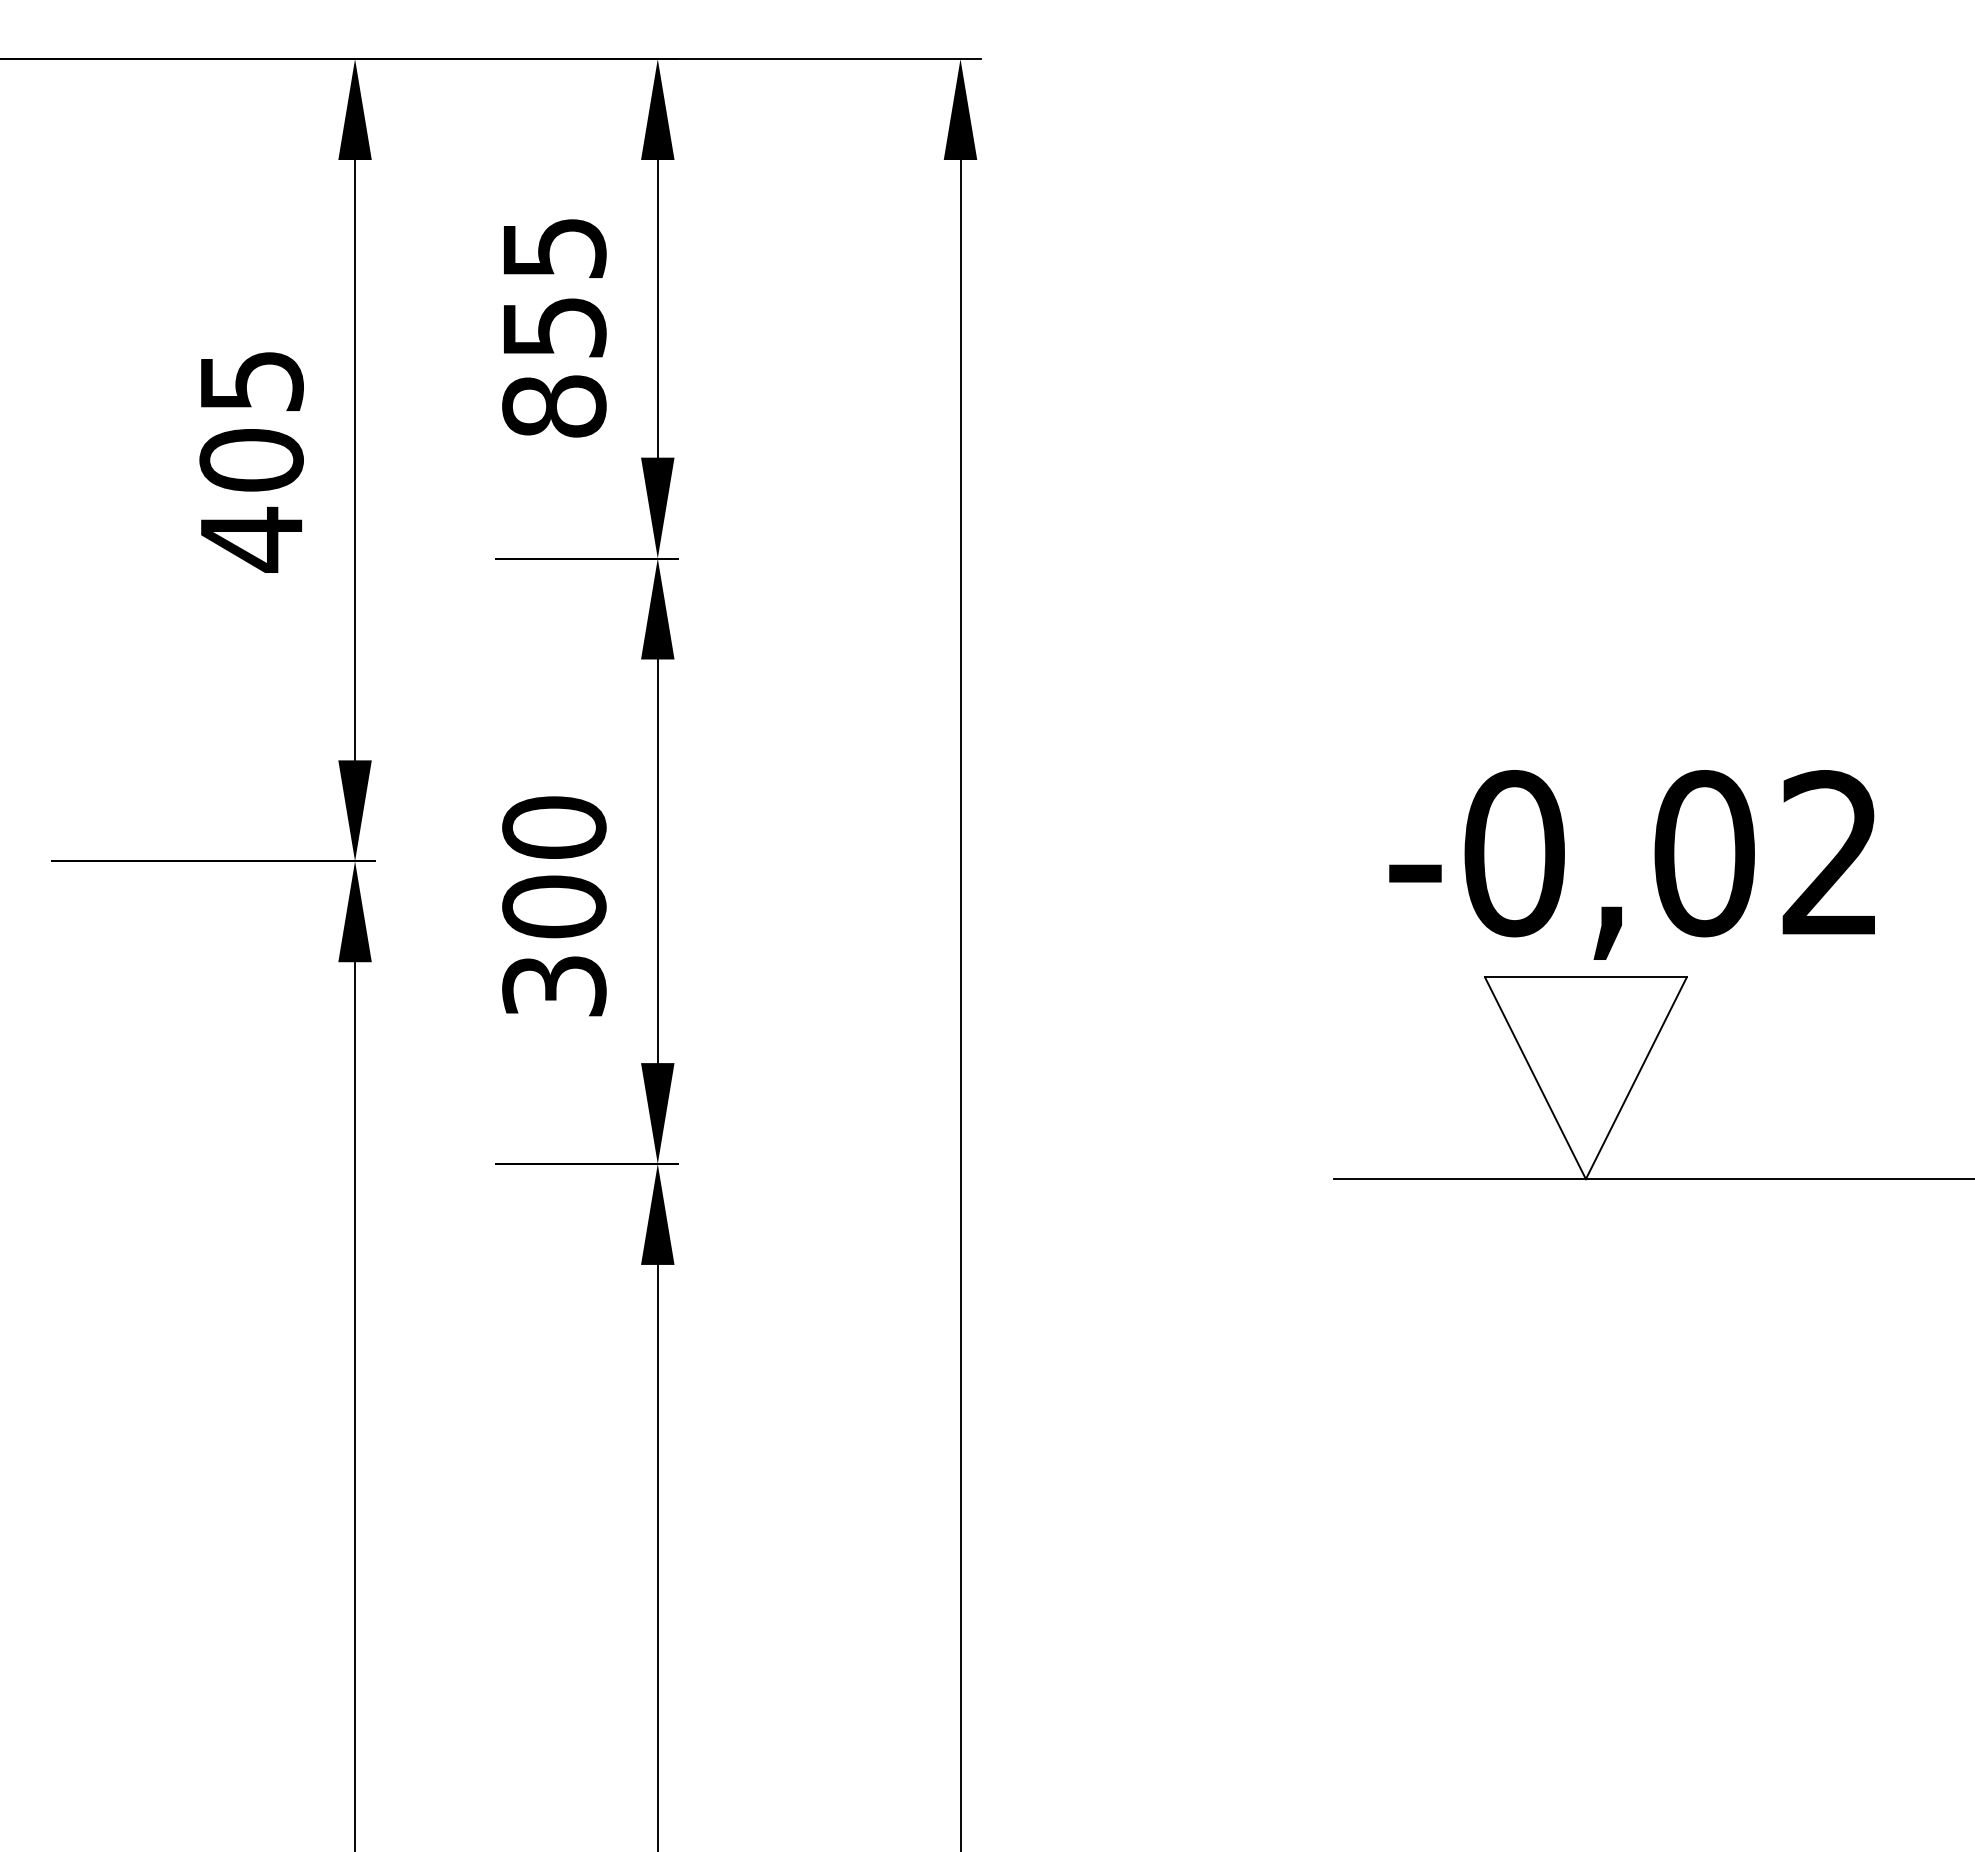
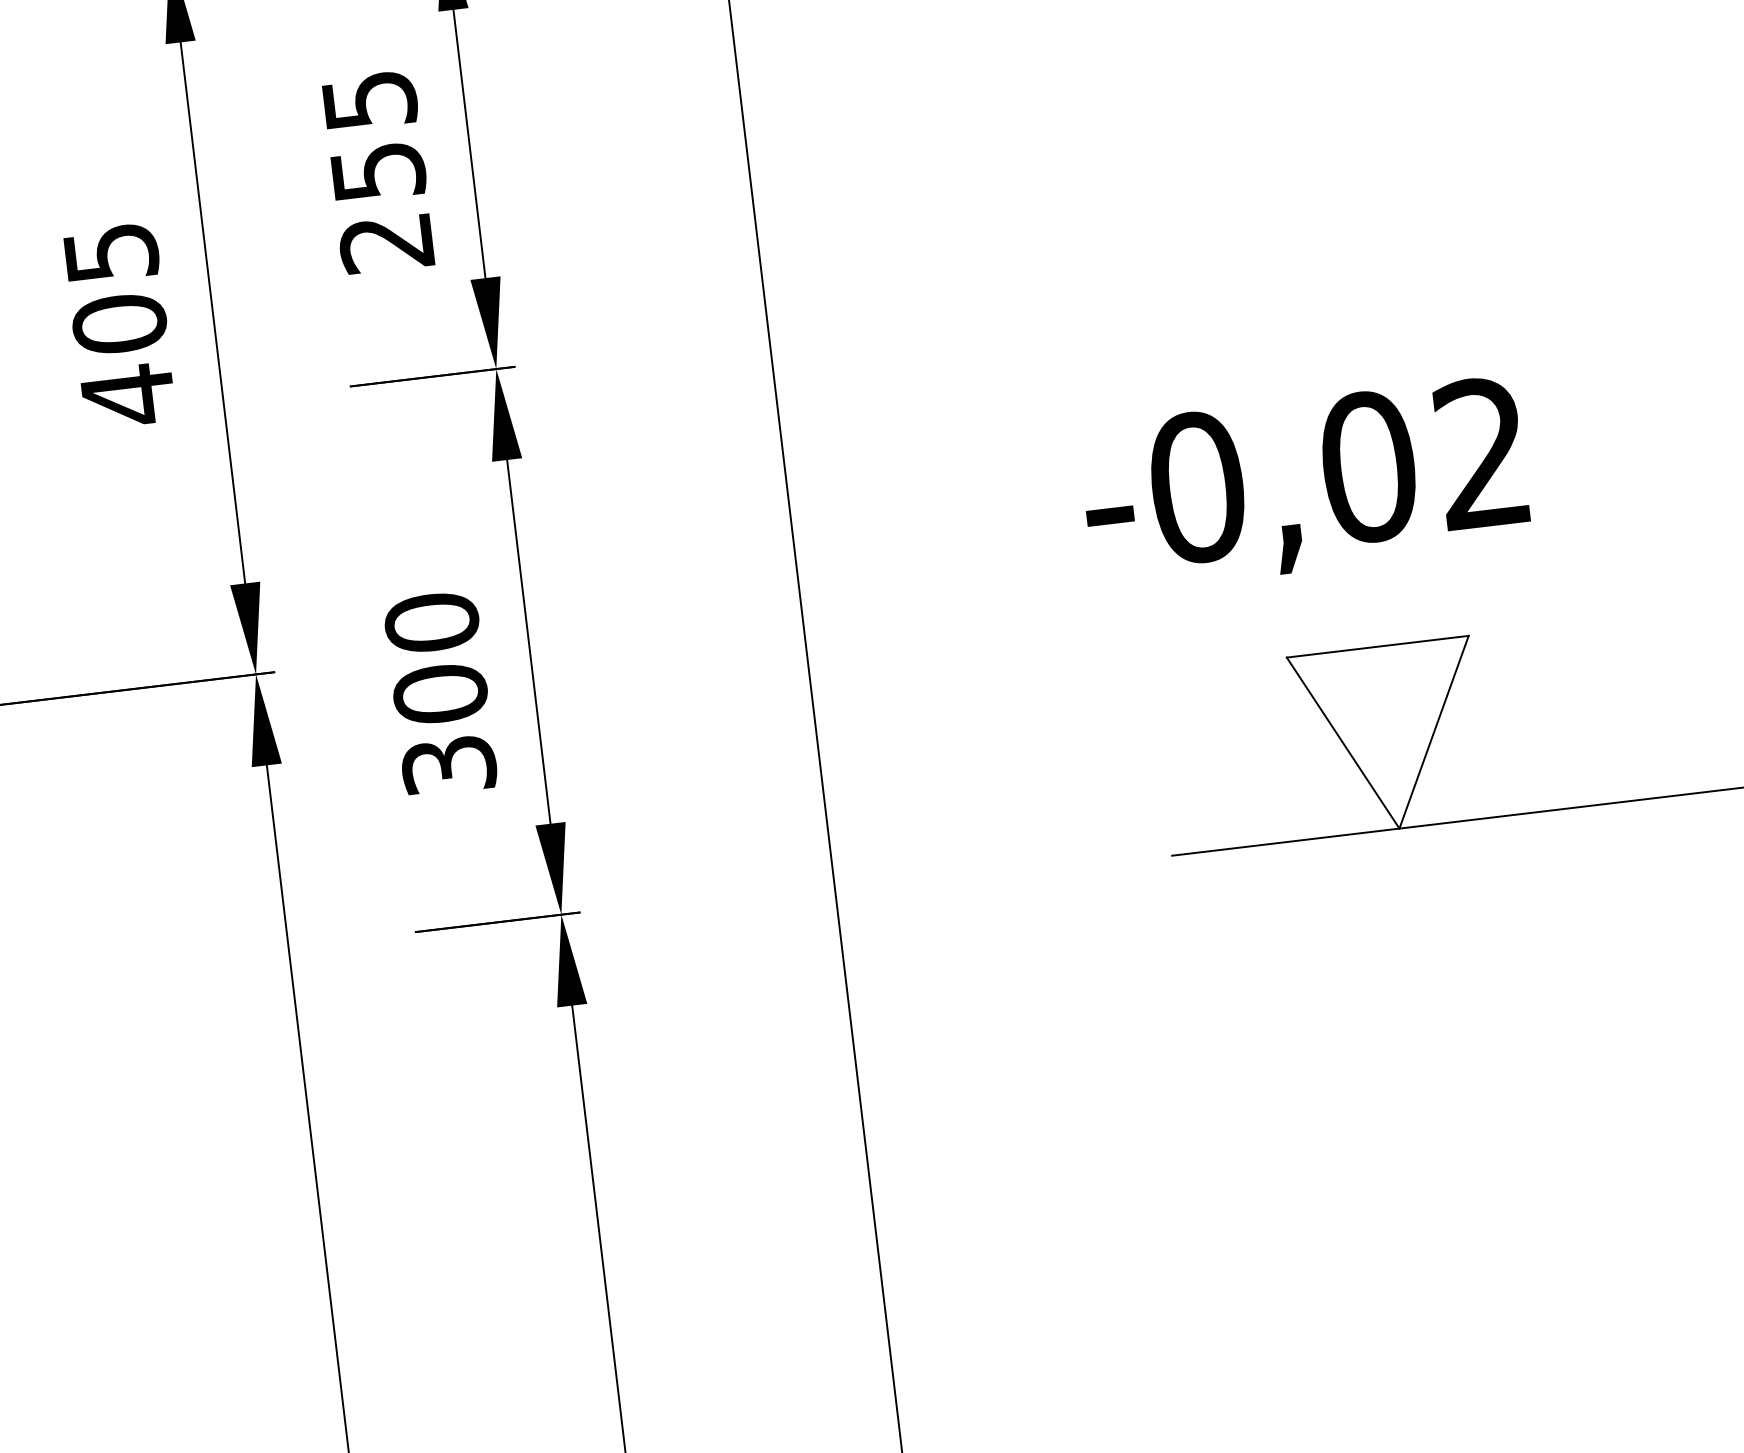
text: (554, 406) -> (386, 243), 855 -> 255
text: (1631, 864) -> (1304, 484), moved

